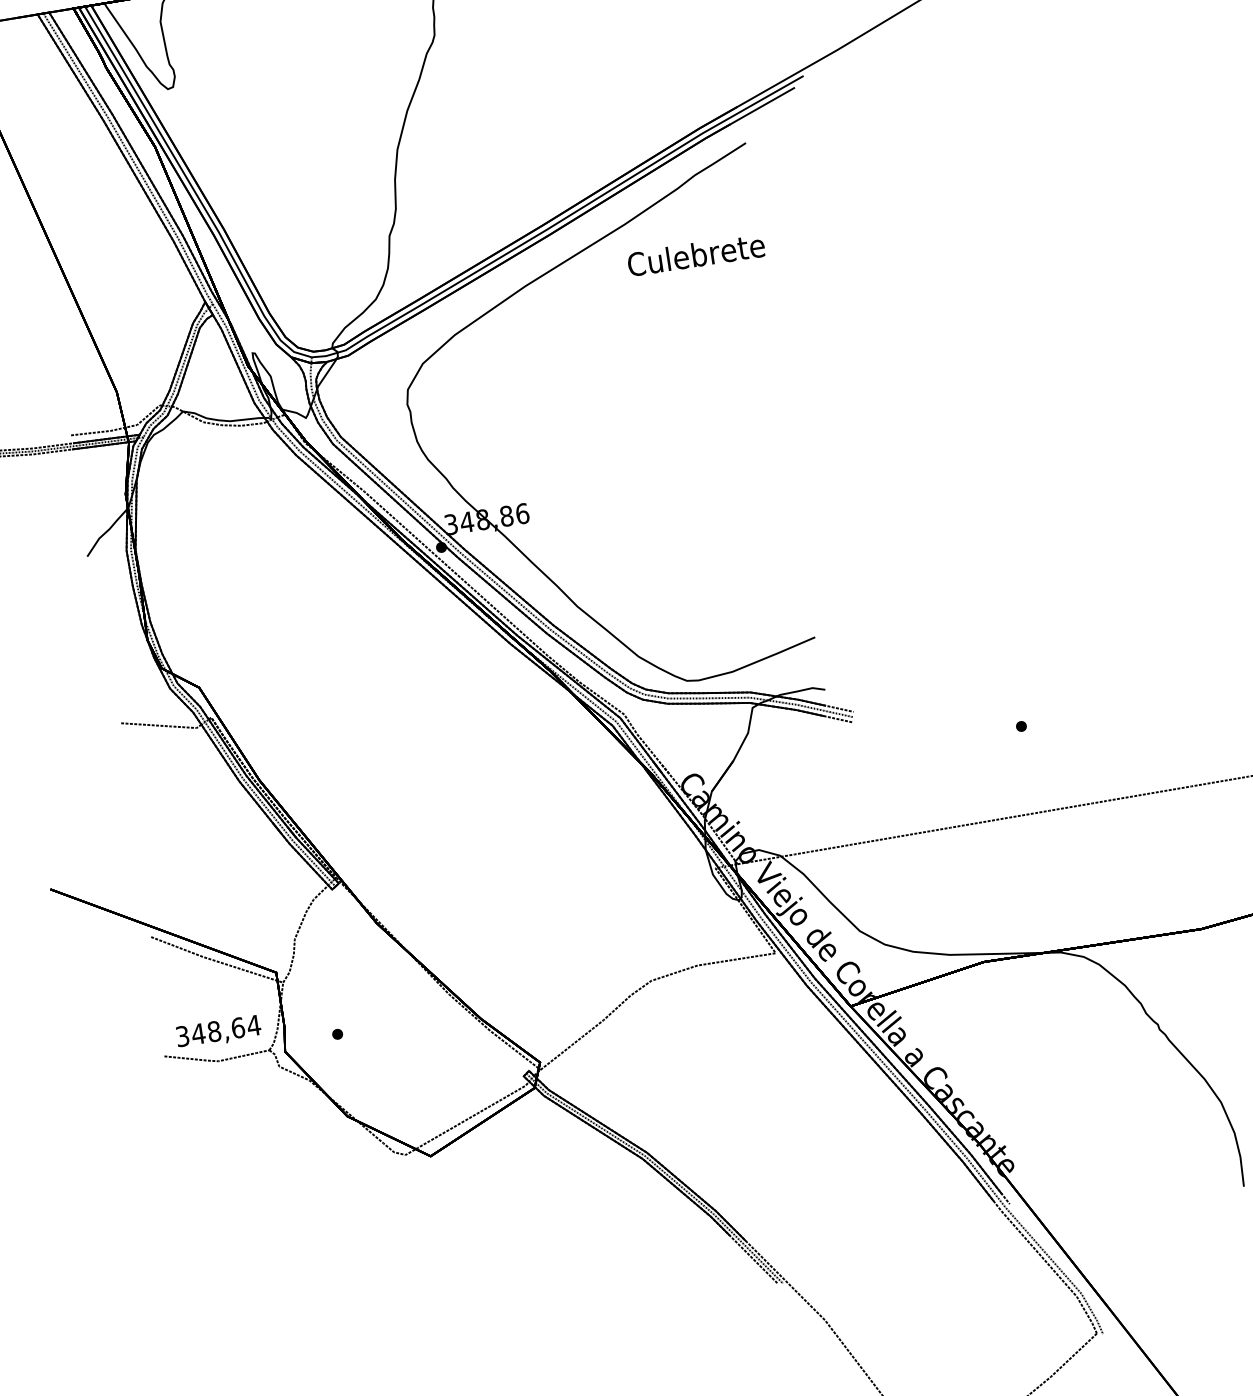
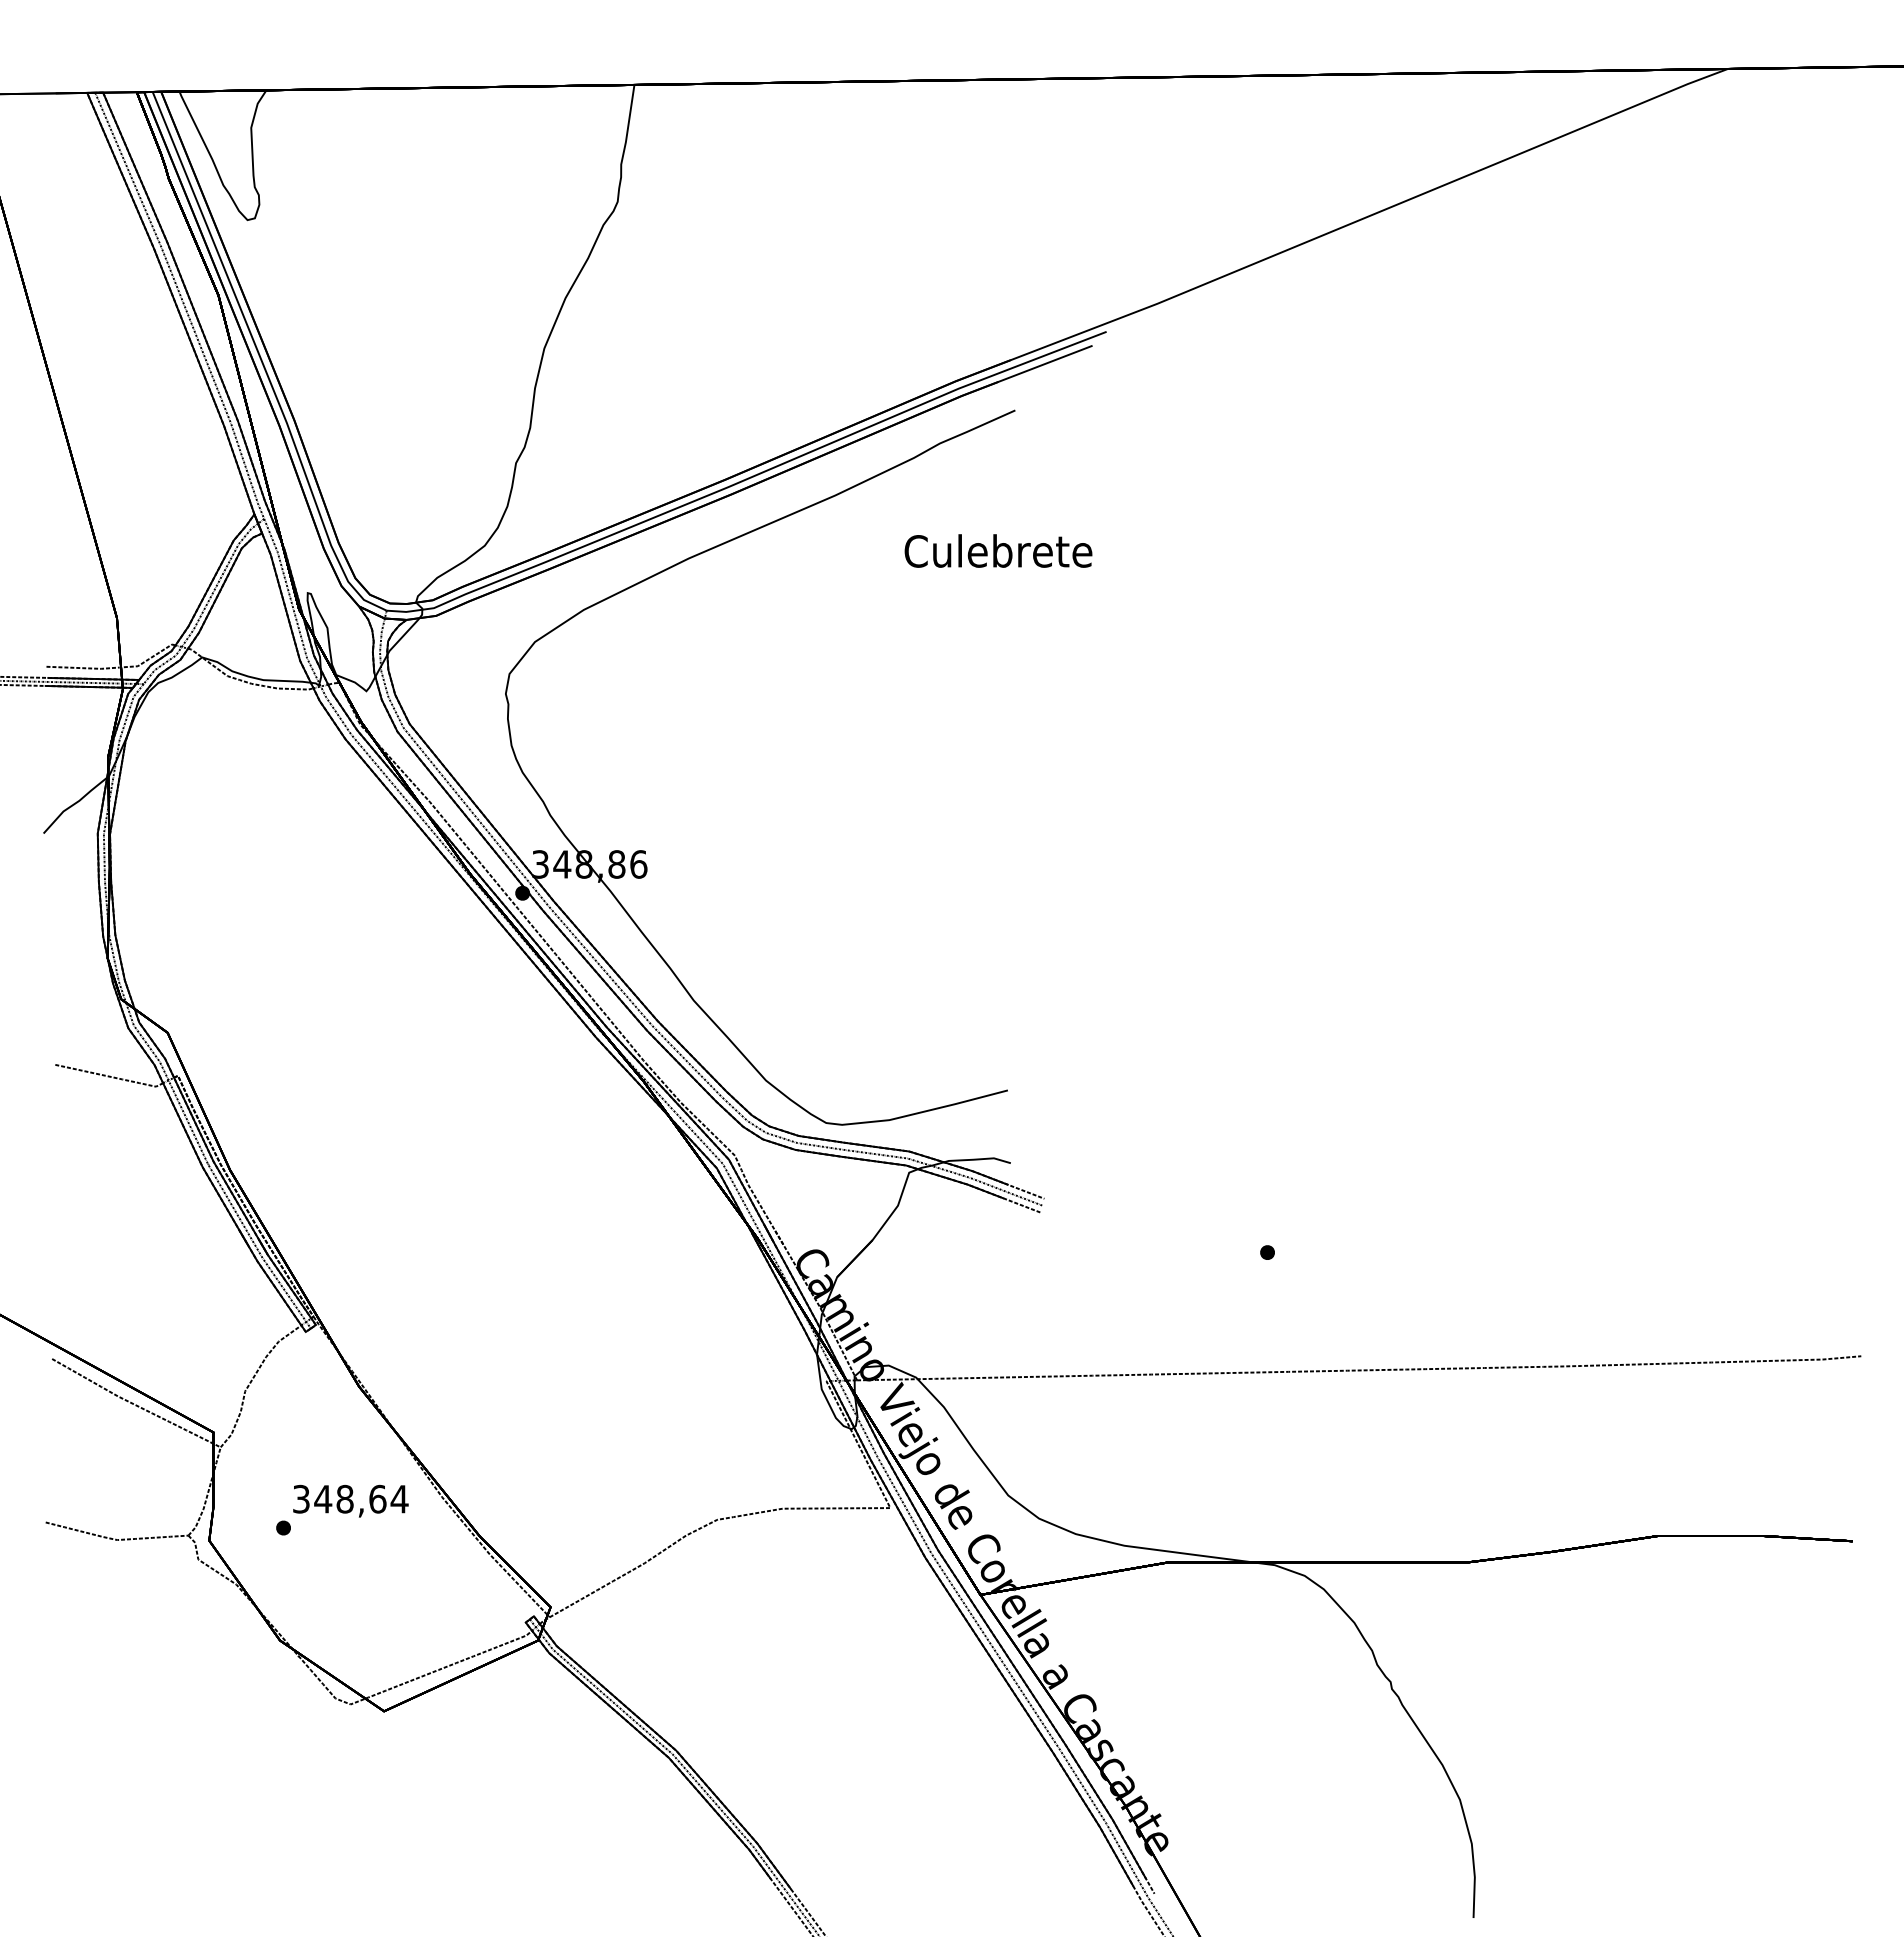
text: (696, 254) -> (998, 550), moved
text: (218, 1031) -> (350, 1500), moved

